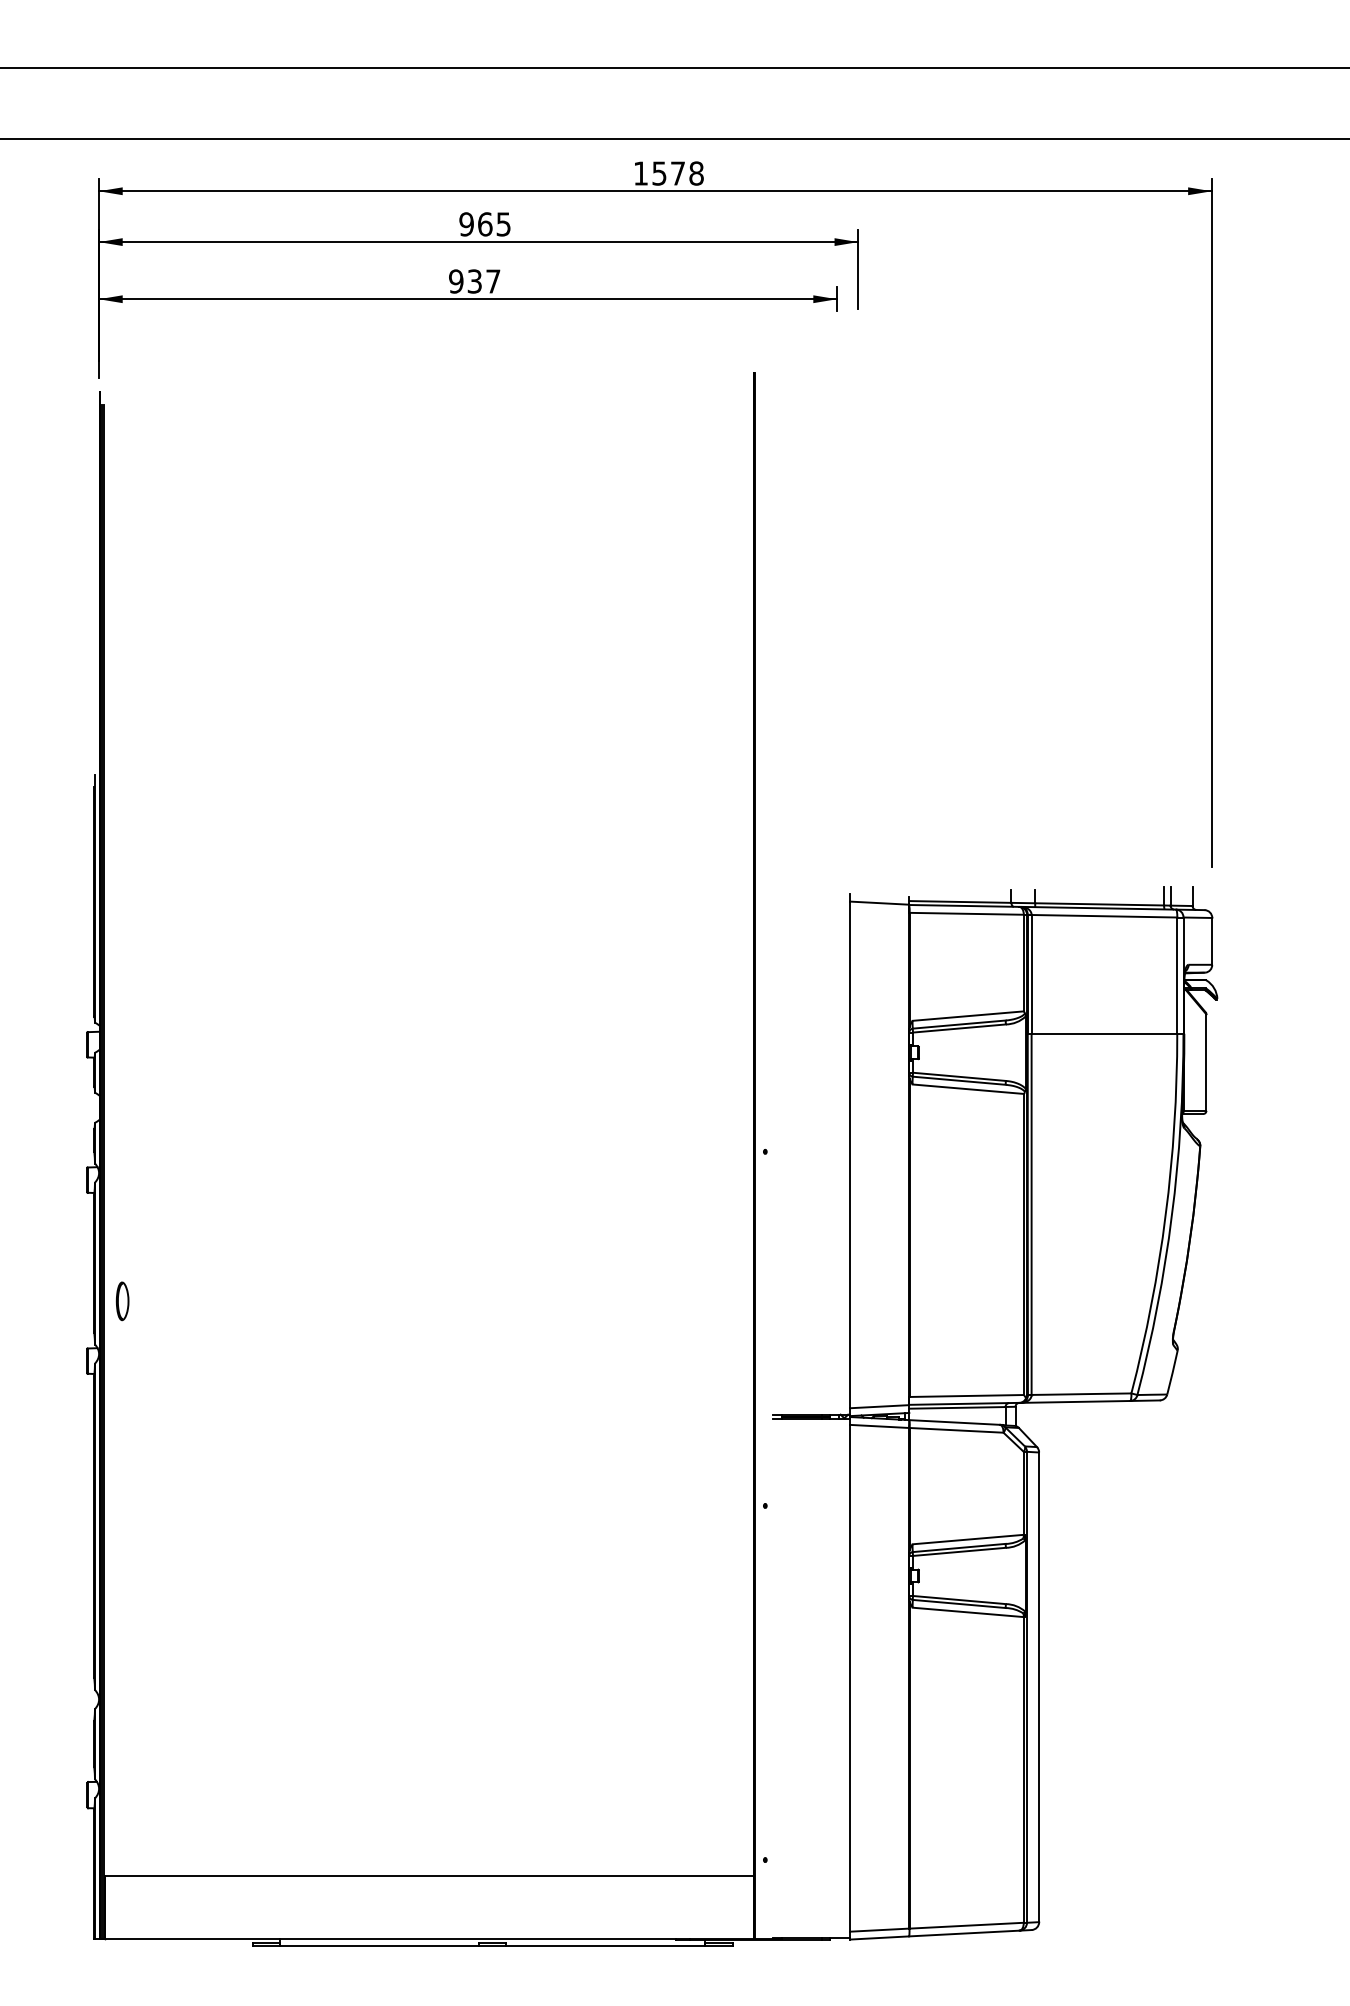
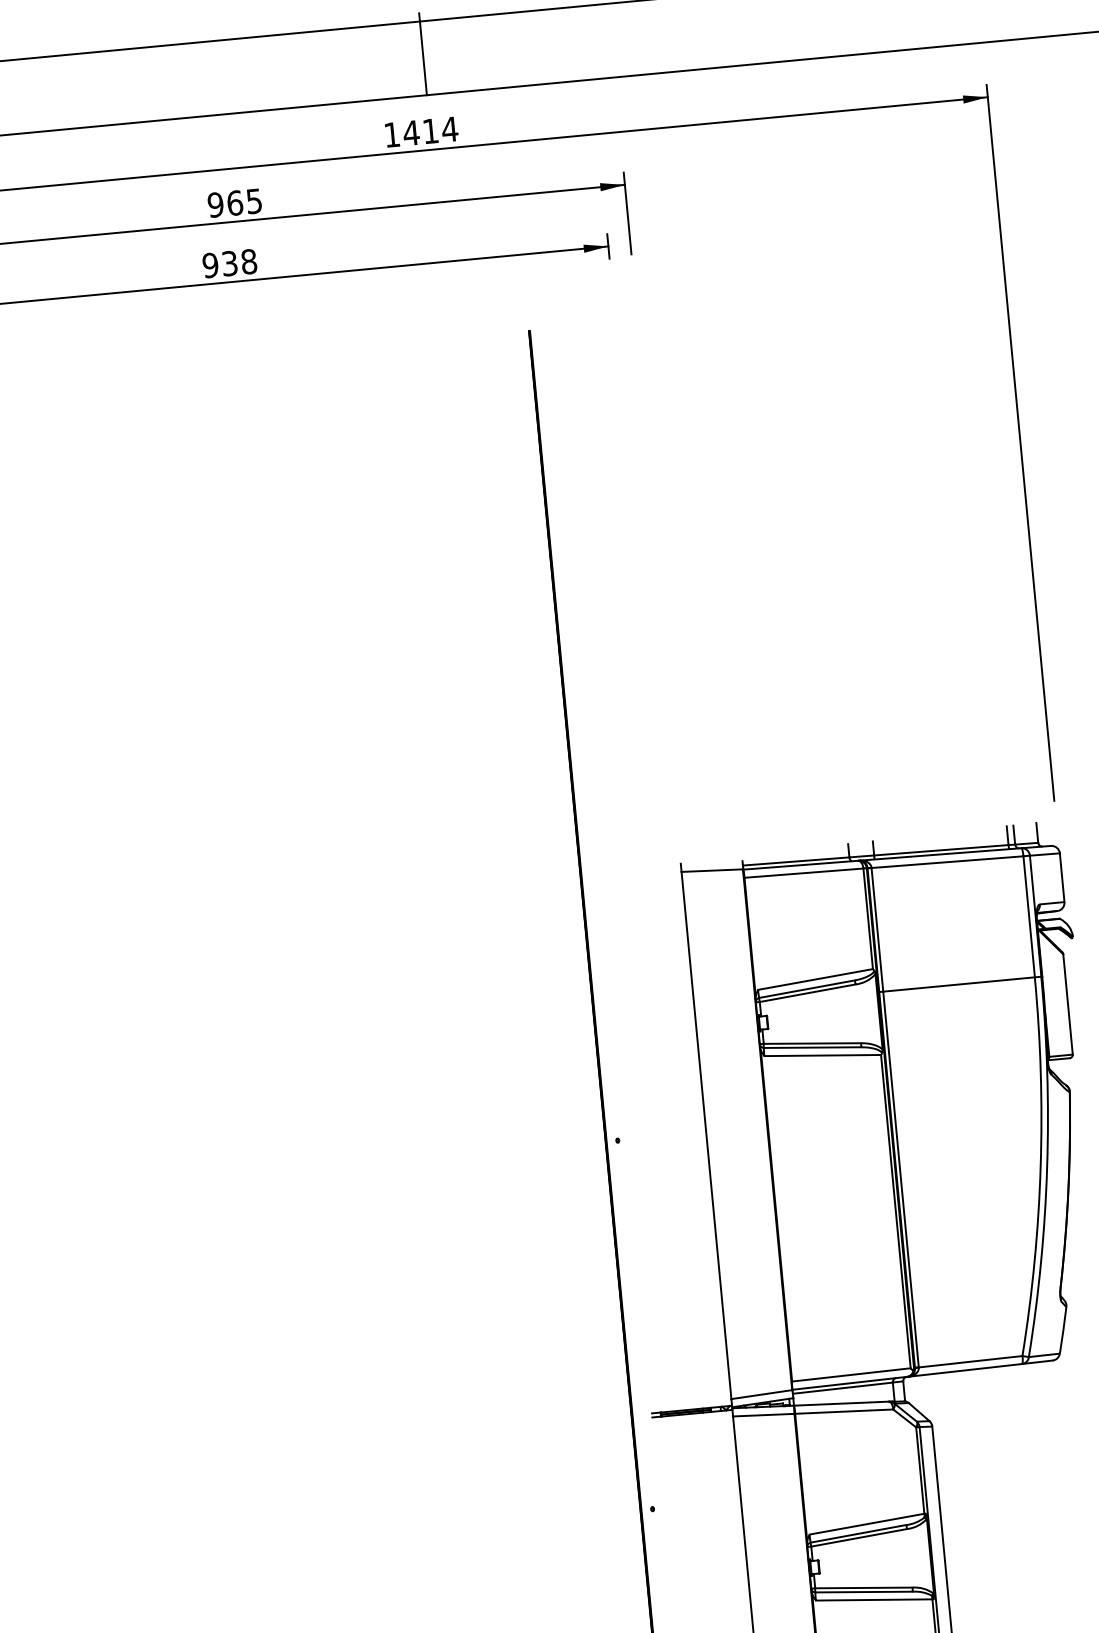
line: (677, 99) -> (422, 54), added
text: (677, 173) -> (430, 131), 1578 -> 1414
text: (493, 281) -> (249, 261), 937 -> 938

